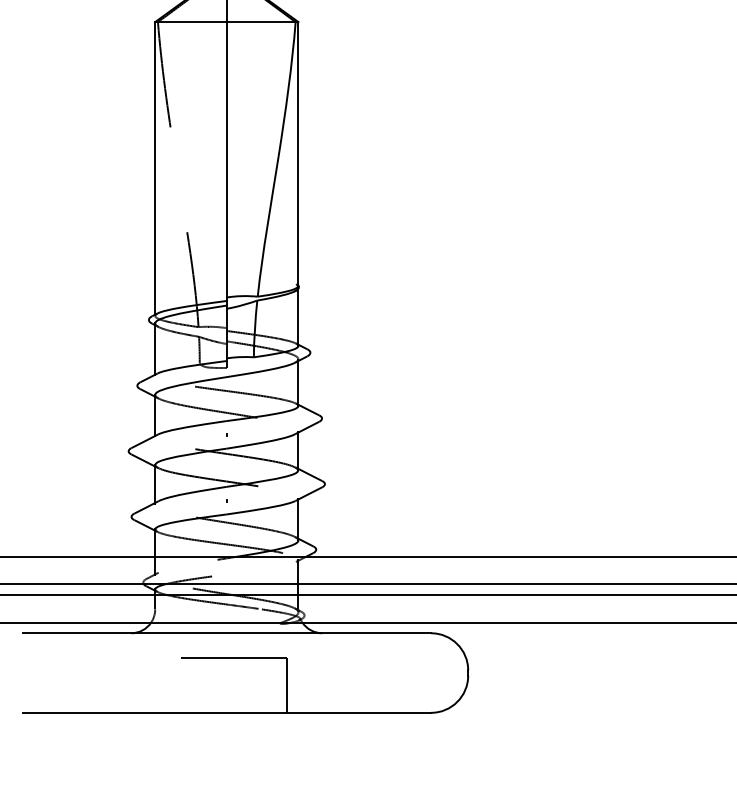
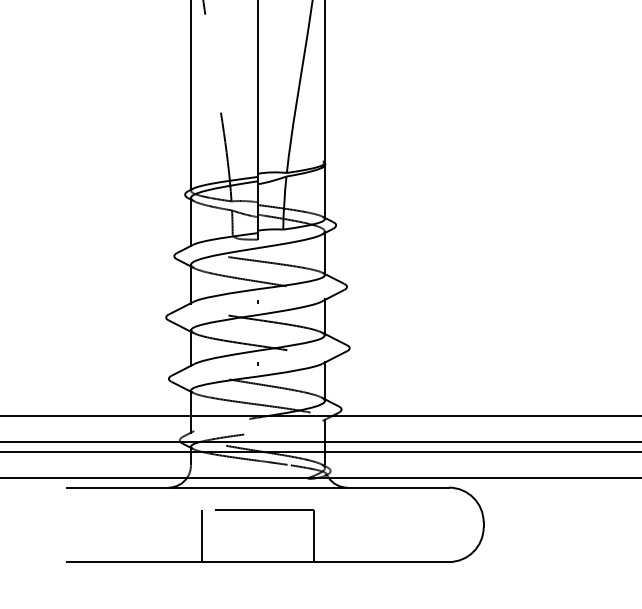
line: (166, 684) -> (201, 535), added

